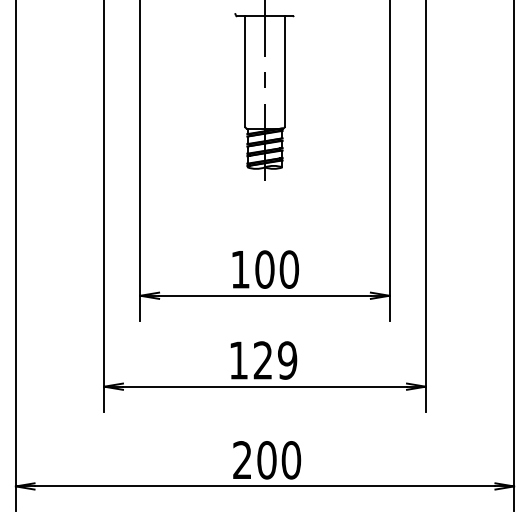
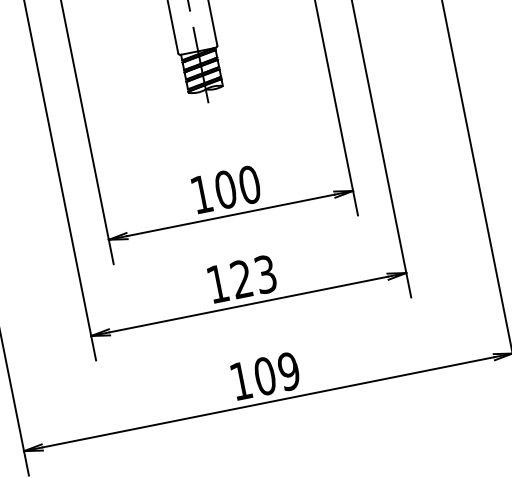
text: (287, 360) -> (265, 274), 129 -> 123
text: (267, 460) -> (265, 376), 200 -> 109

